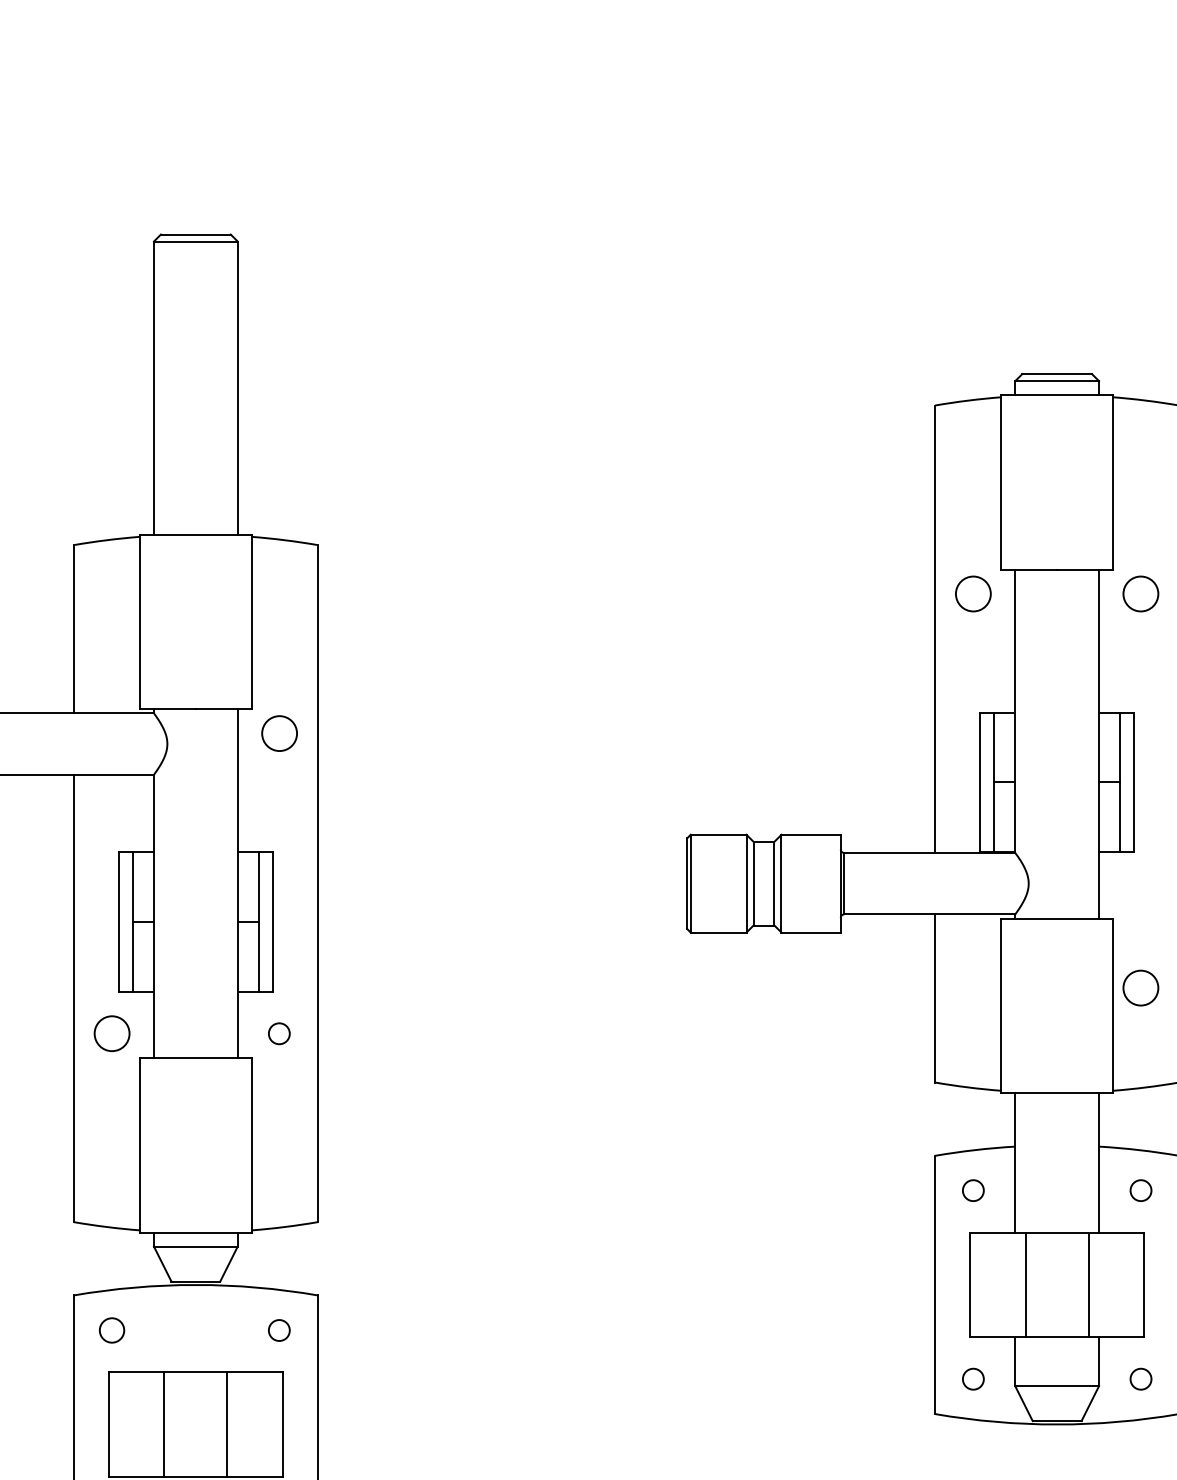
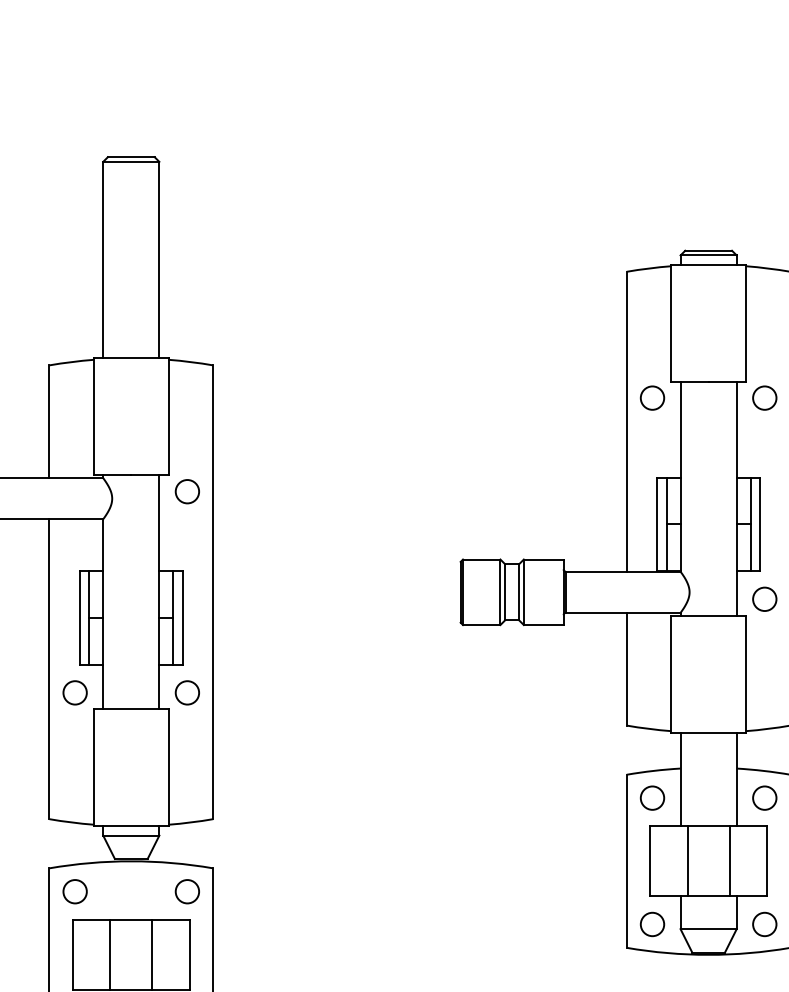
circle: (1140, 986) -> (764, 598), moved
circle: (278, 1033) -> (186, 692), size x1.67
circle: (973, 1189) -> (652, 797), size x1.67
circle: (1140, 1189) -> (764, 797), size x1.67
circle: (111, 1330) -> (74, 891), size x1.43
circle: (278, 1330) -> (186, 891), size x1.67
circle: (973, 1379) -> (652, 924), size x1.67
circle: (1140, 1379) -> (764, 924), size x1.67

